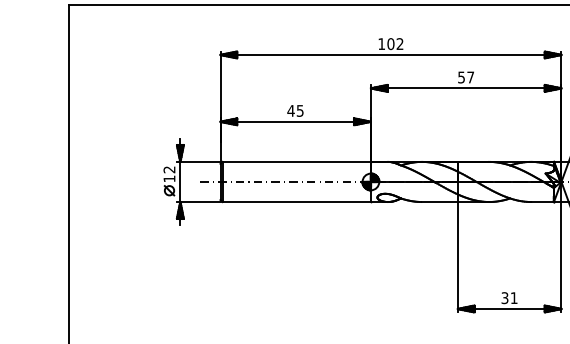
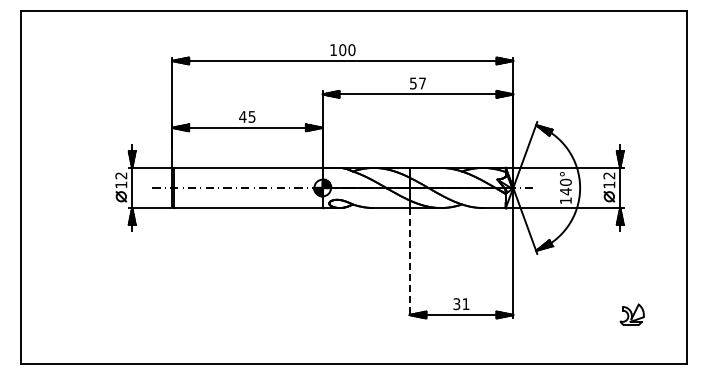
text: (399, 44) -> (351, 50), 102 -> 100
line: (457, 257) -> (409, 263), solid -> dashed

